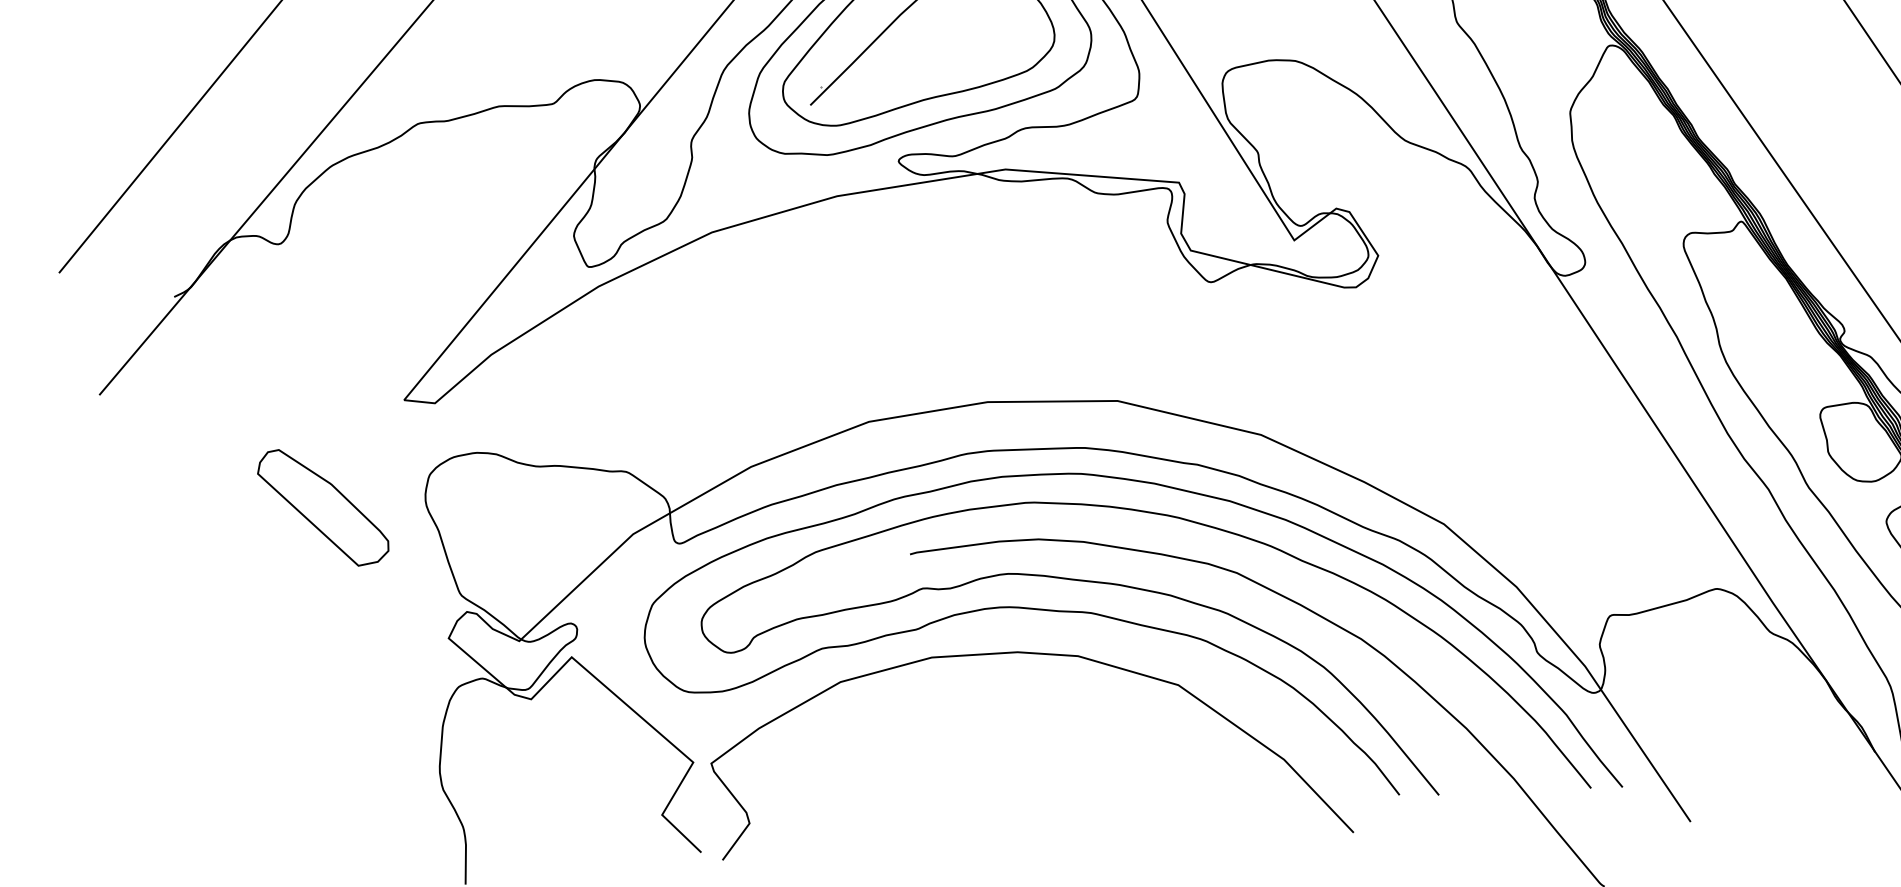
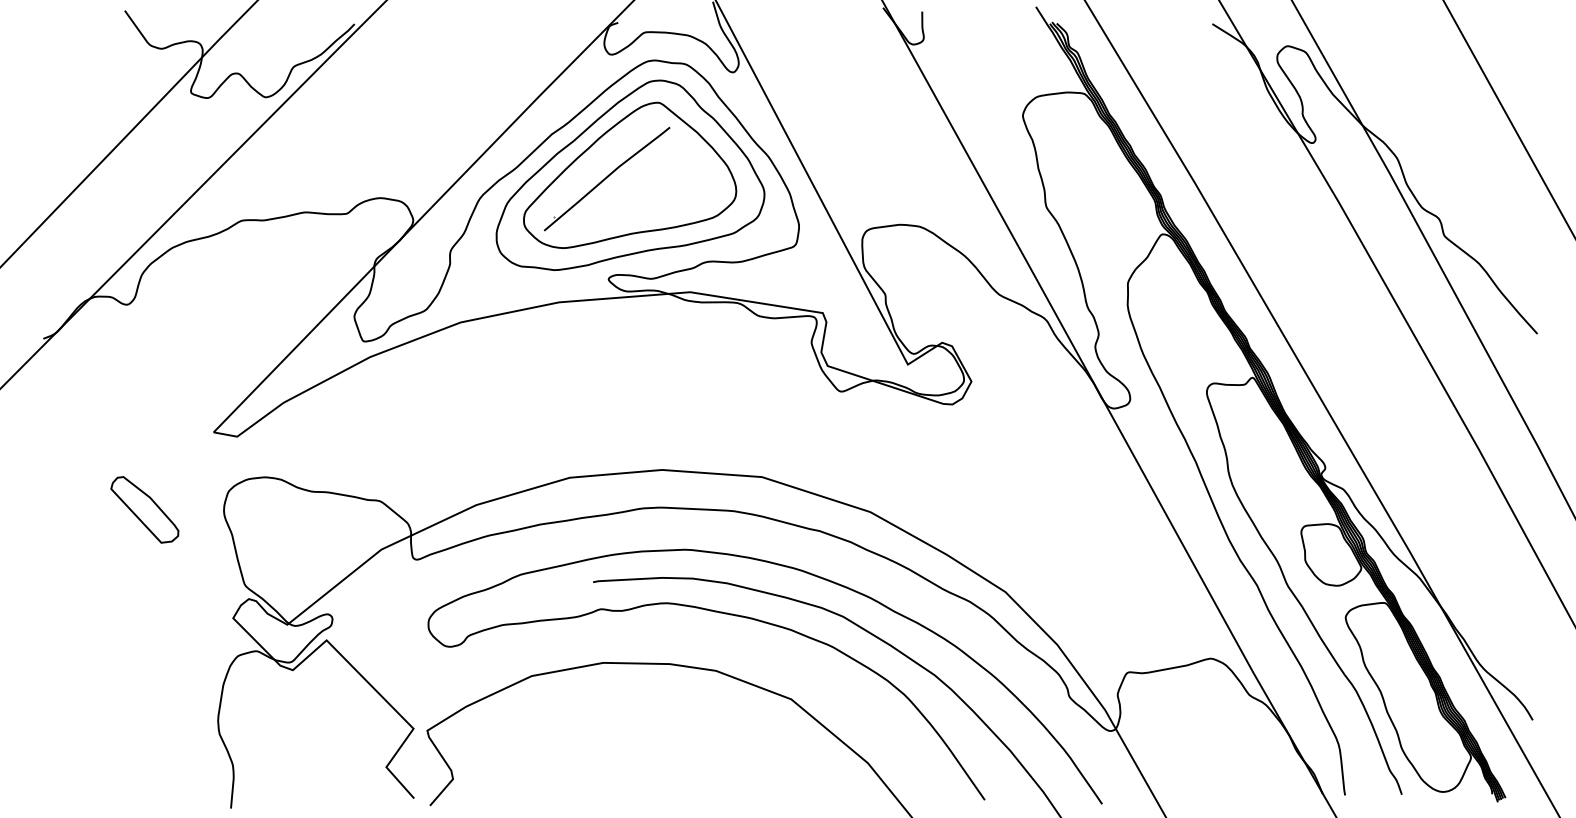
part: (322, 507) -> (144, 509), size x0.7
curve: (1130, 624) -> (758, 649), removed

